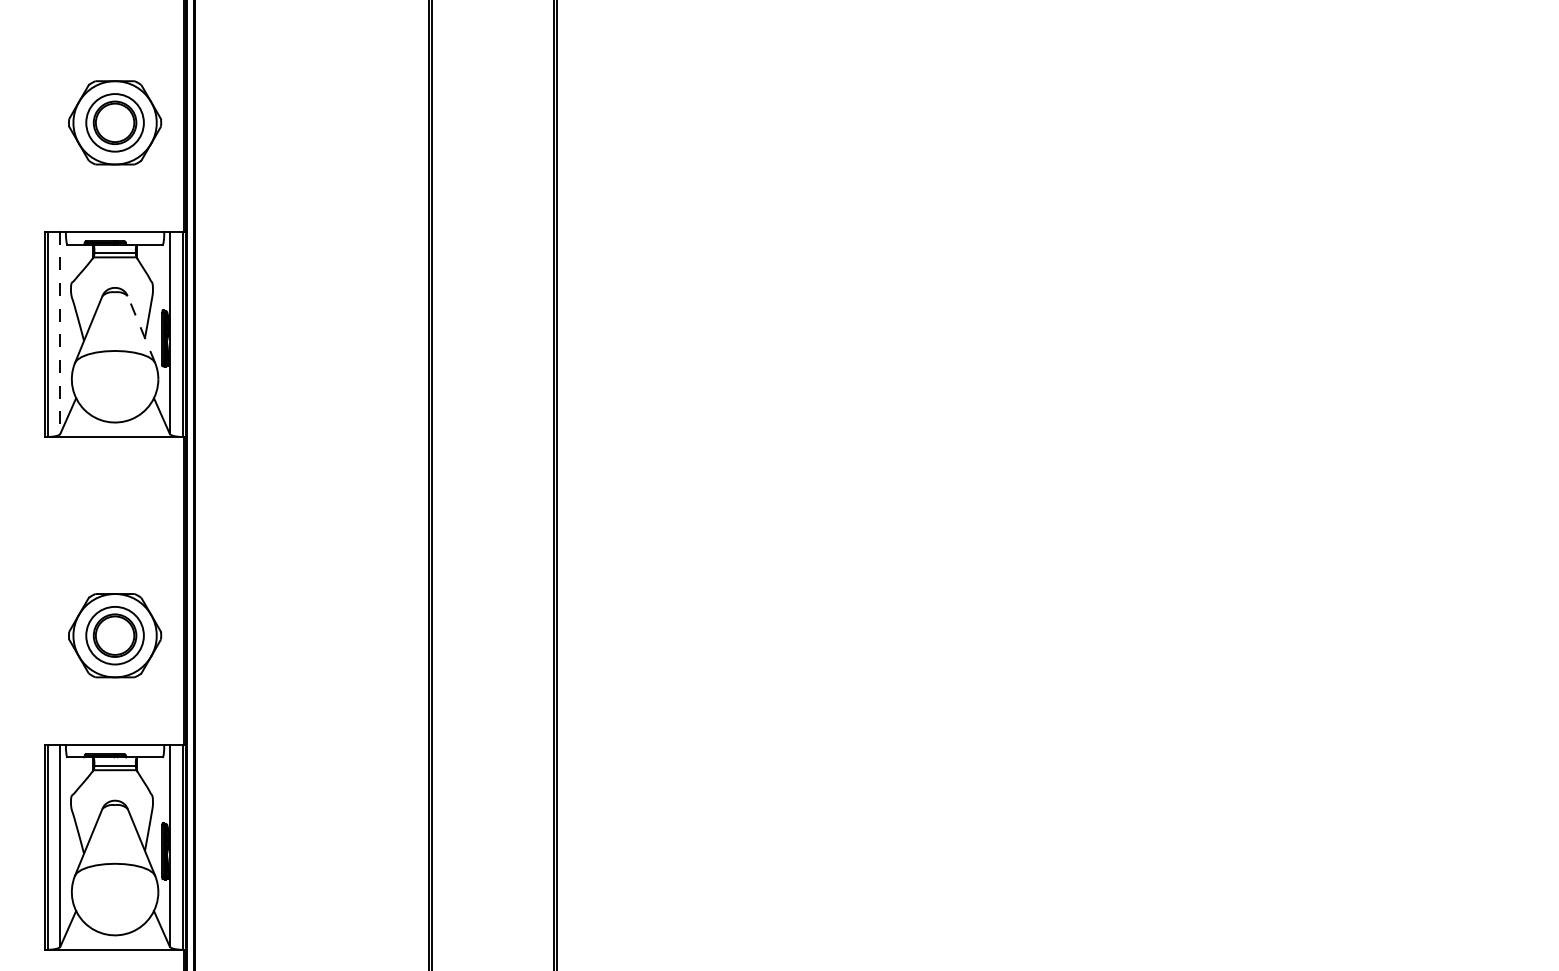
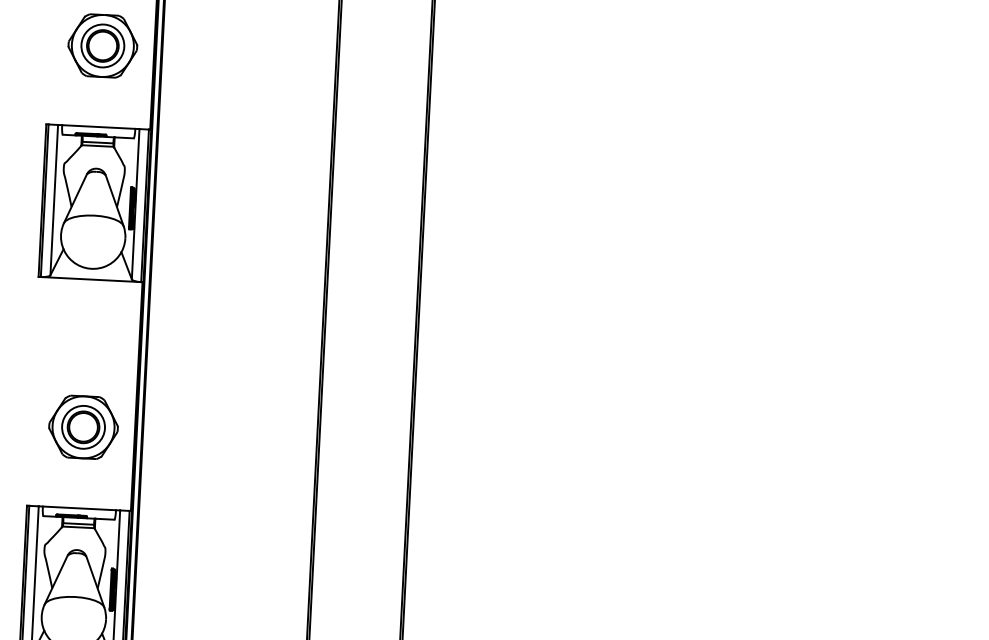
line: (141, 329) -> (114, 200), dashed -> solid
line: (60, 333) -> (54, 200), dashed -> solid

